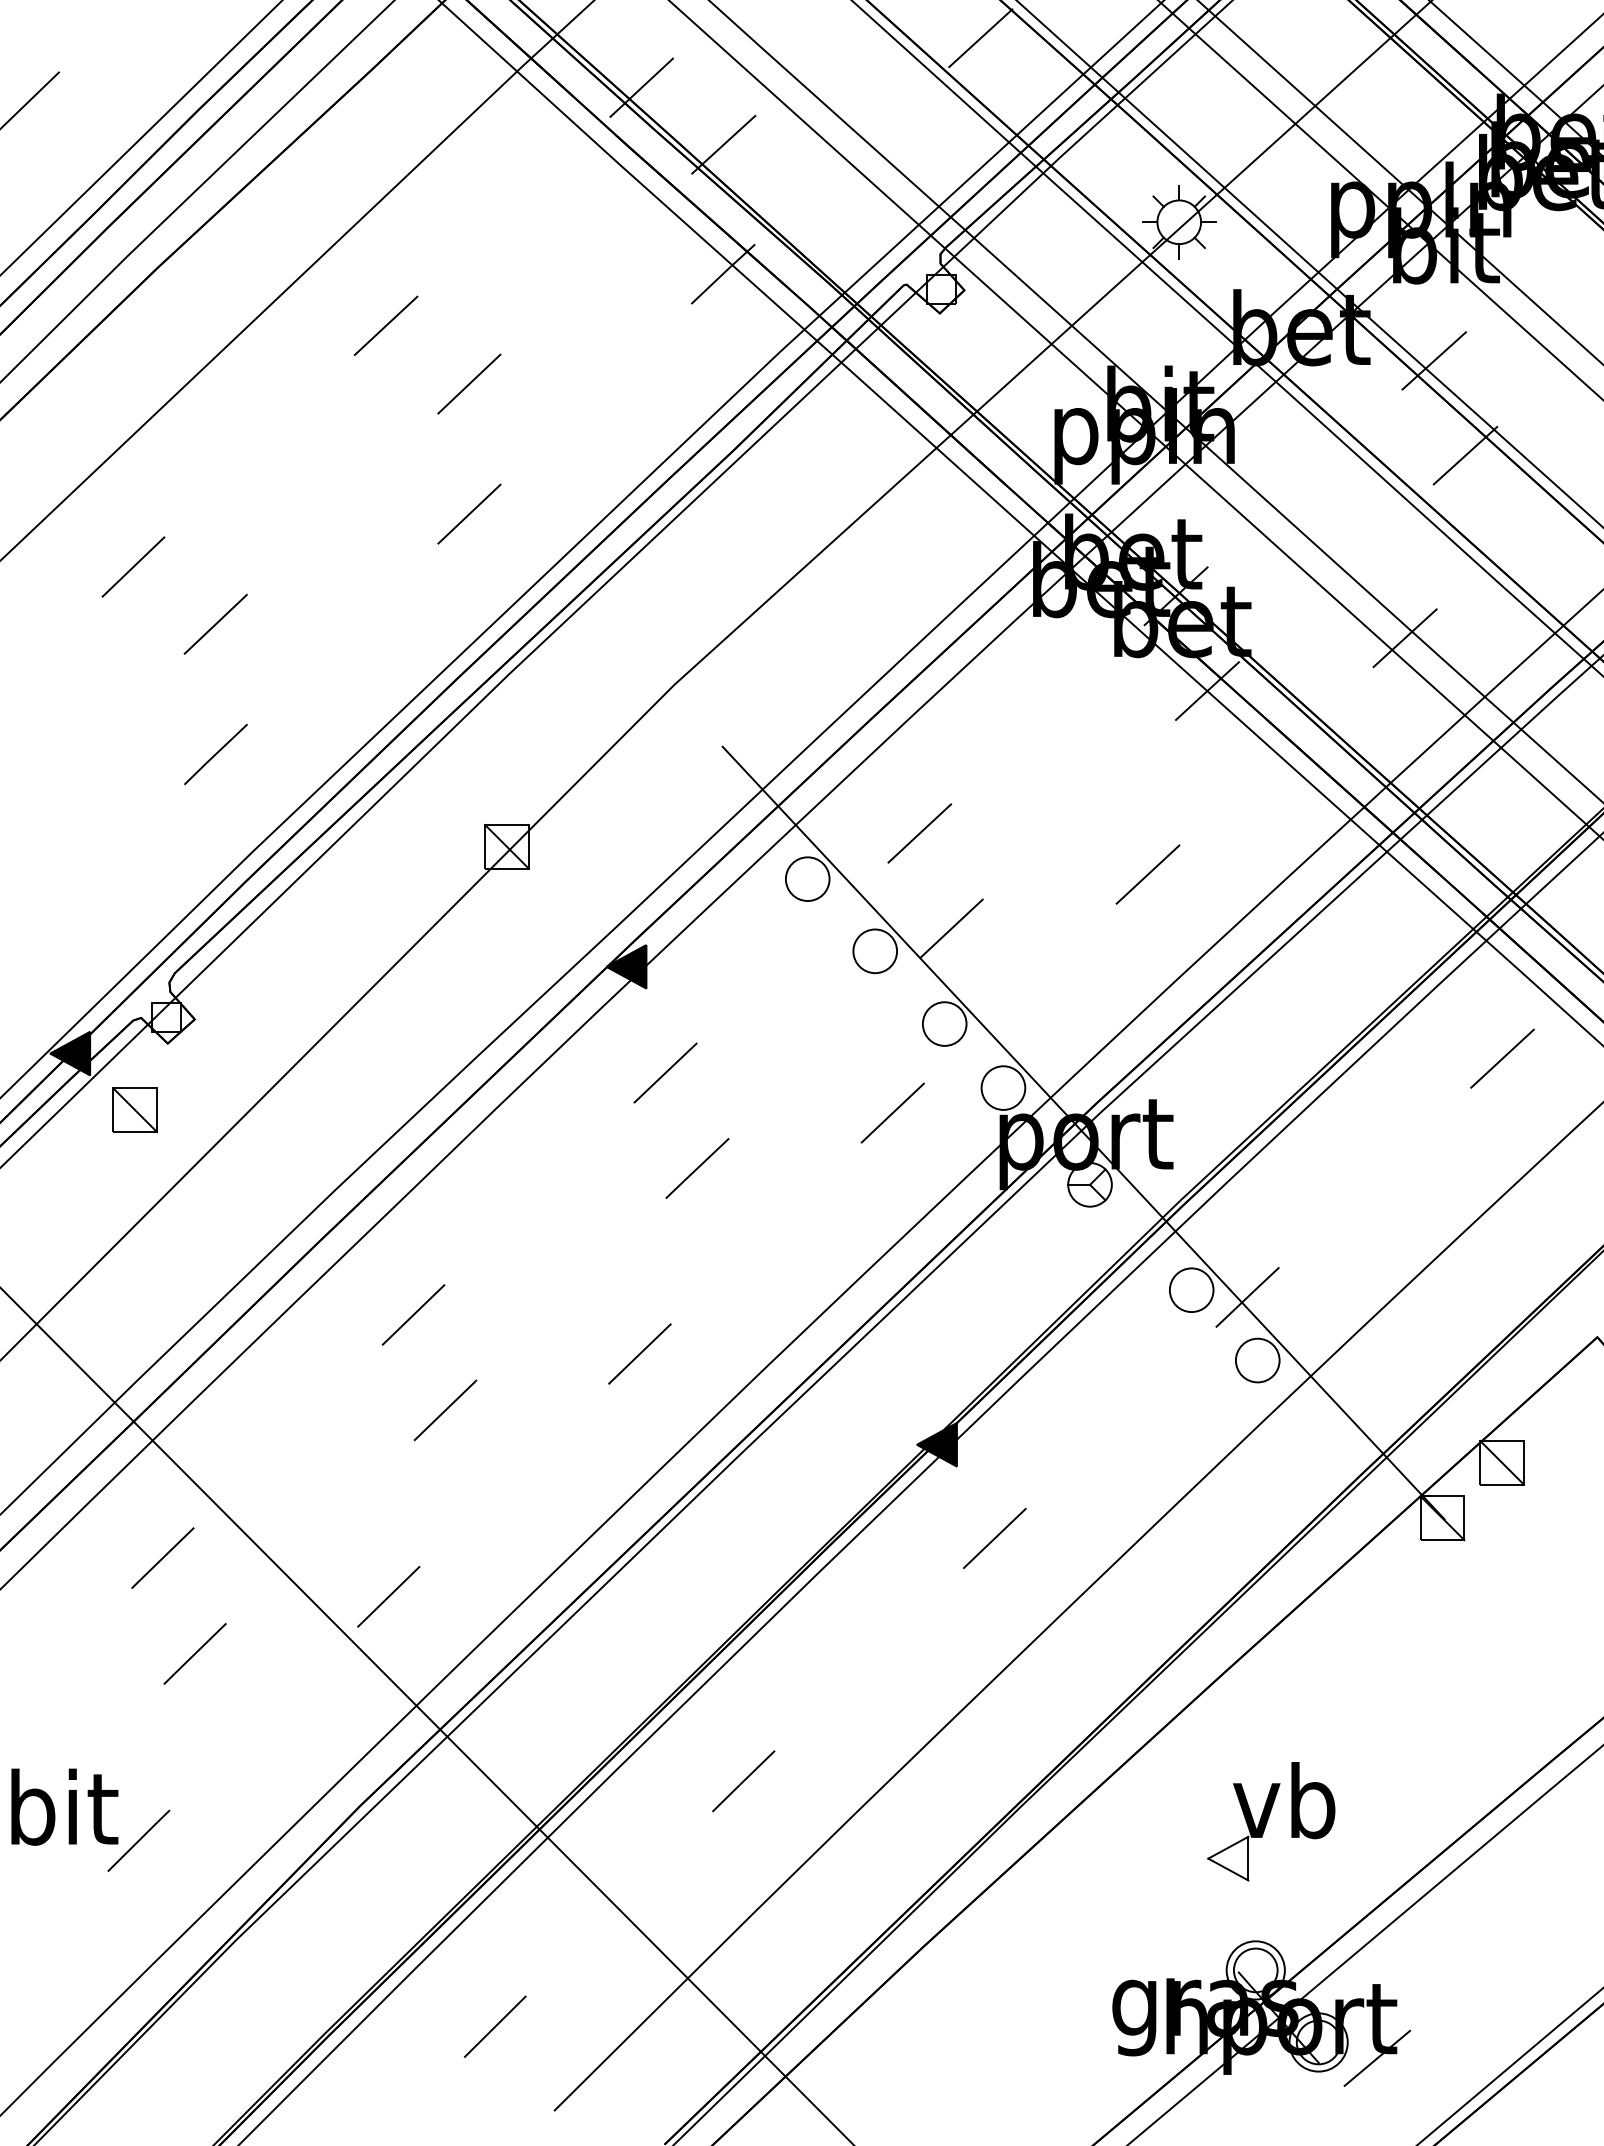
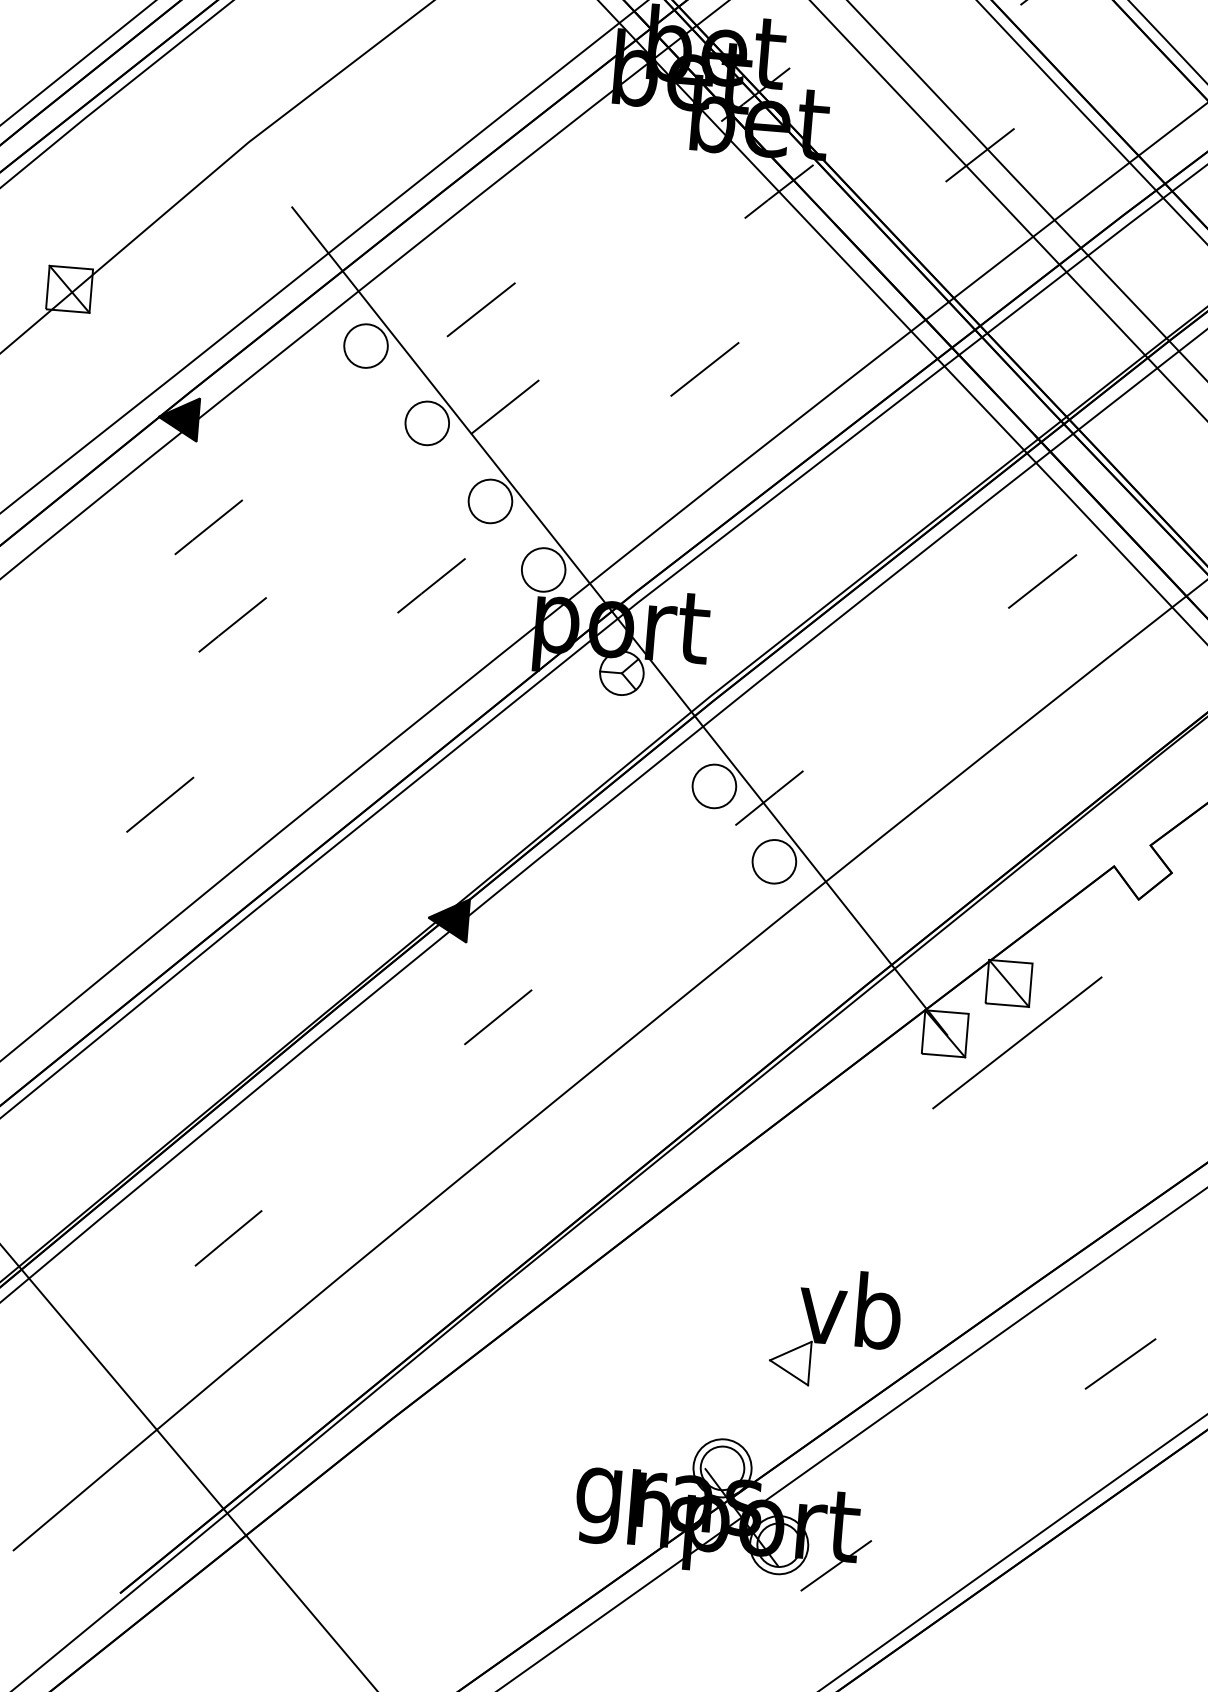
line: (1514, 1521) -> (1016, 1042), added
part: (1271, 1821) -> (835, 1328), moved

